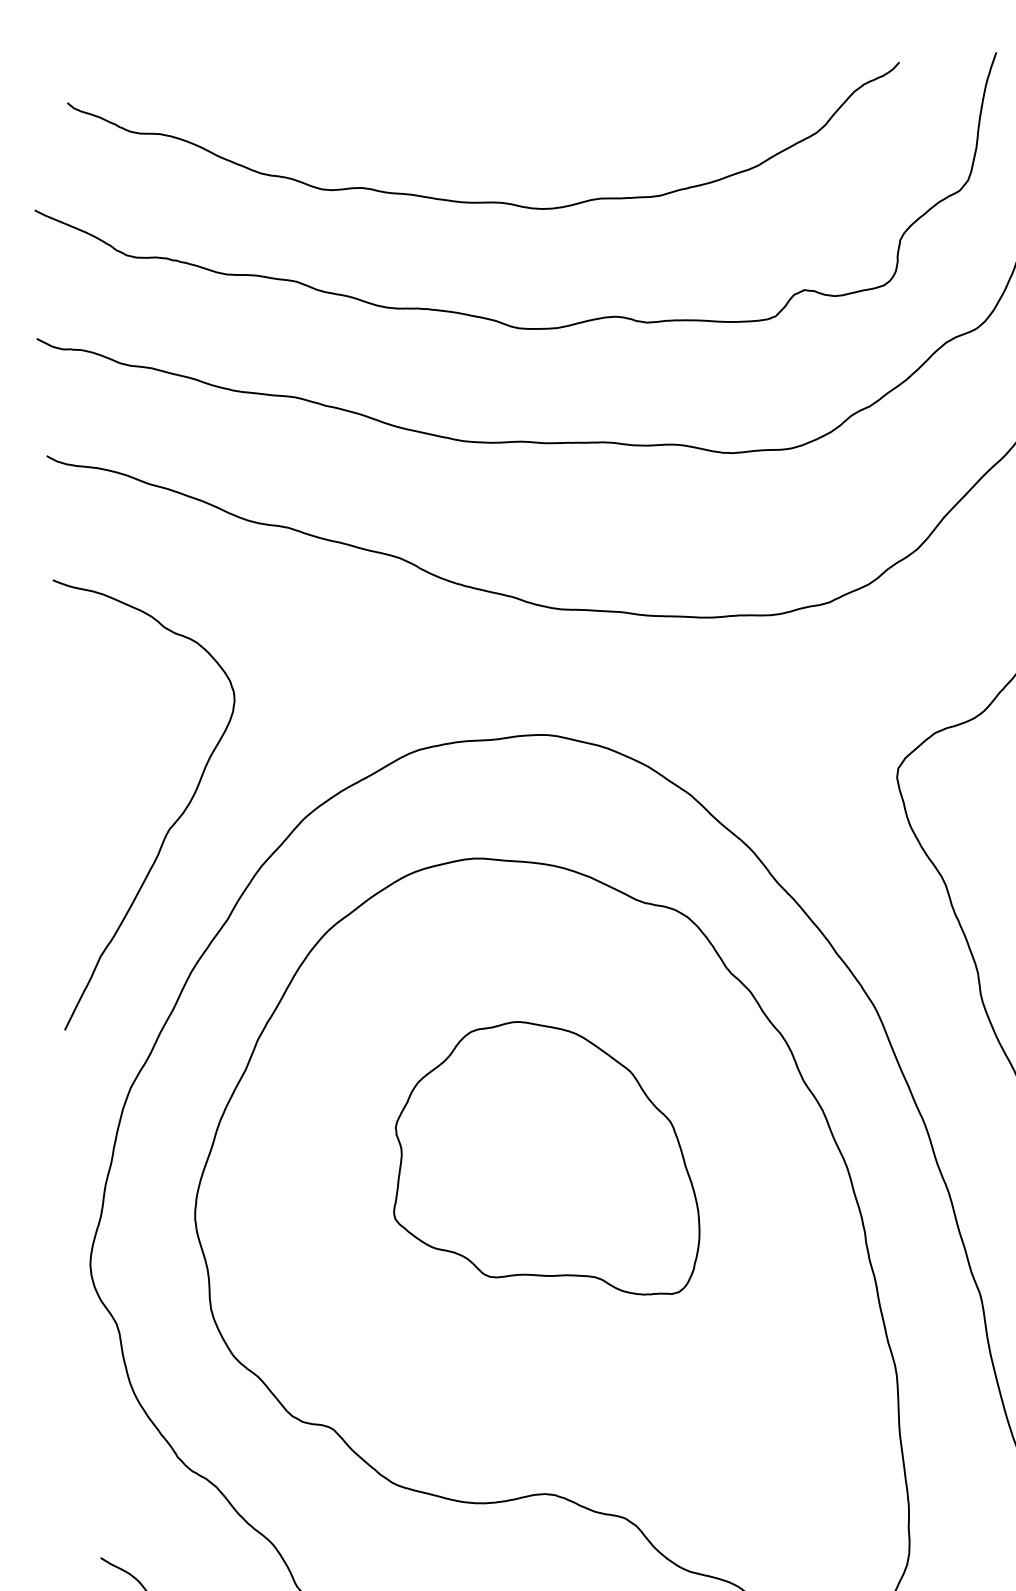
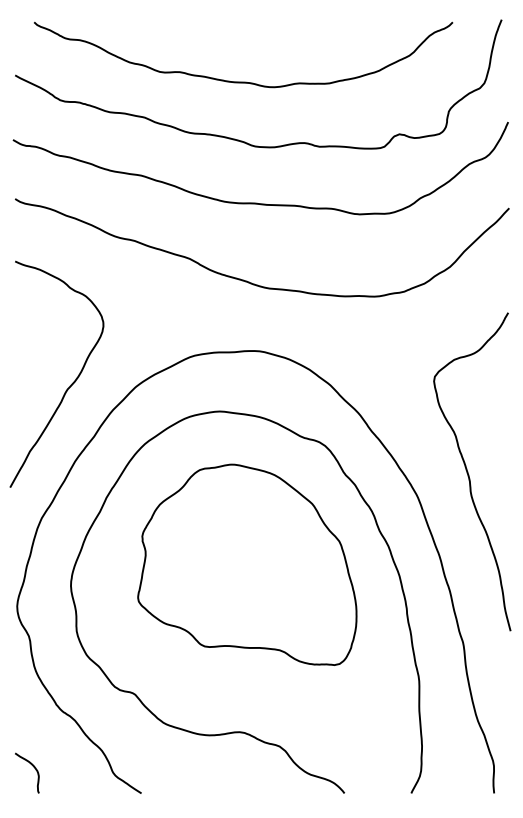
part: (544, 1159) -> (247, 564), size x1.43

